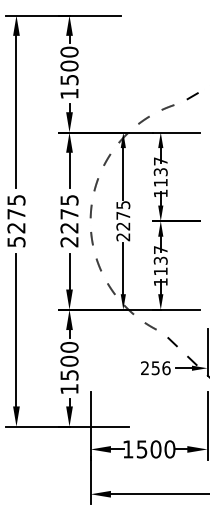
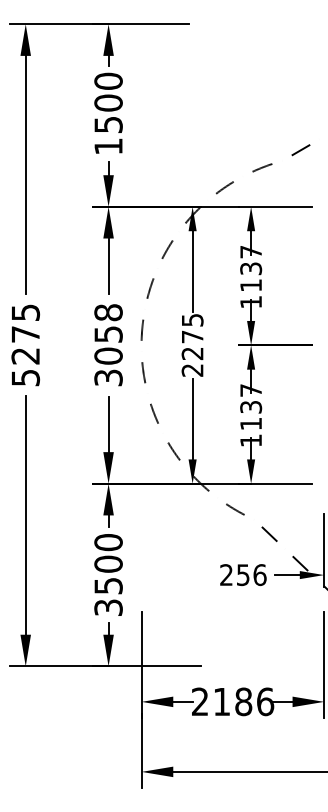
text: (69, 220) -> (108, 344), 2275 -> 3058
text: (69, 389) -> (108, 608), 1500 -> 3500
text: (148, 449) -> (231, 701), 1500 -> 2186

